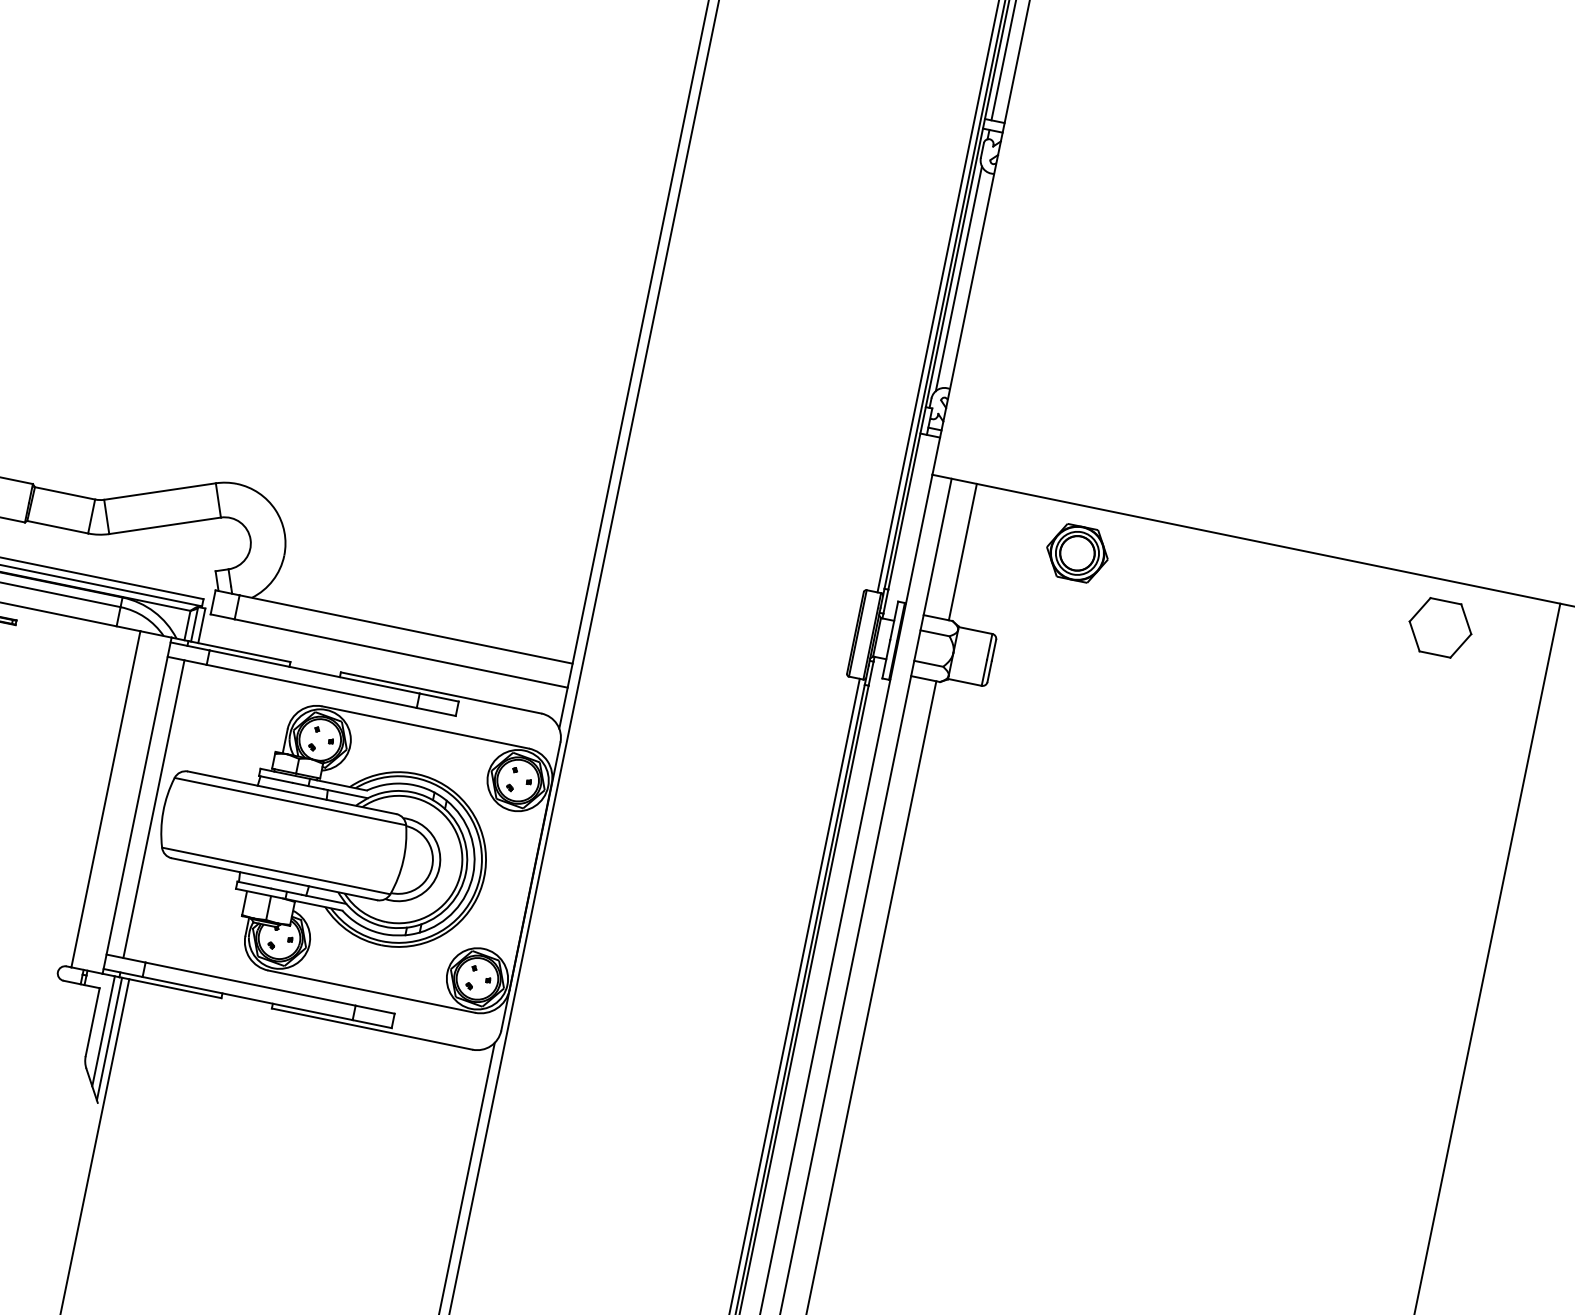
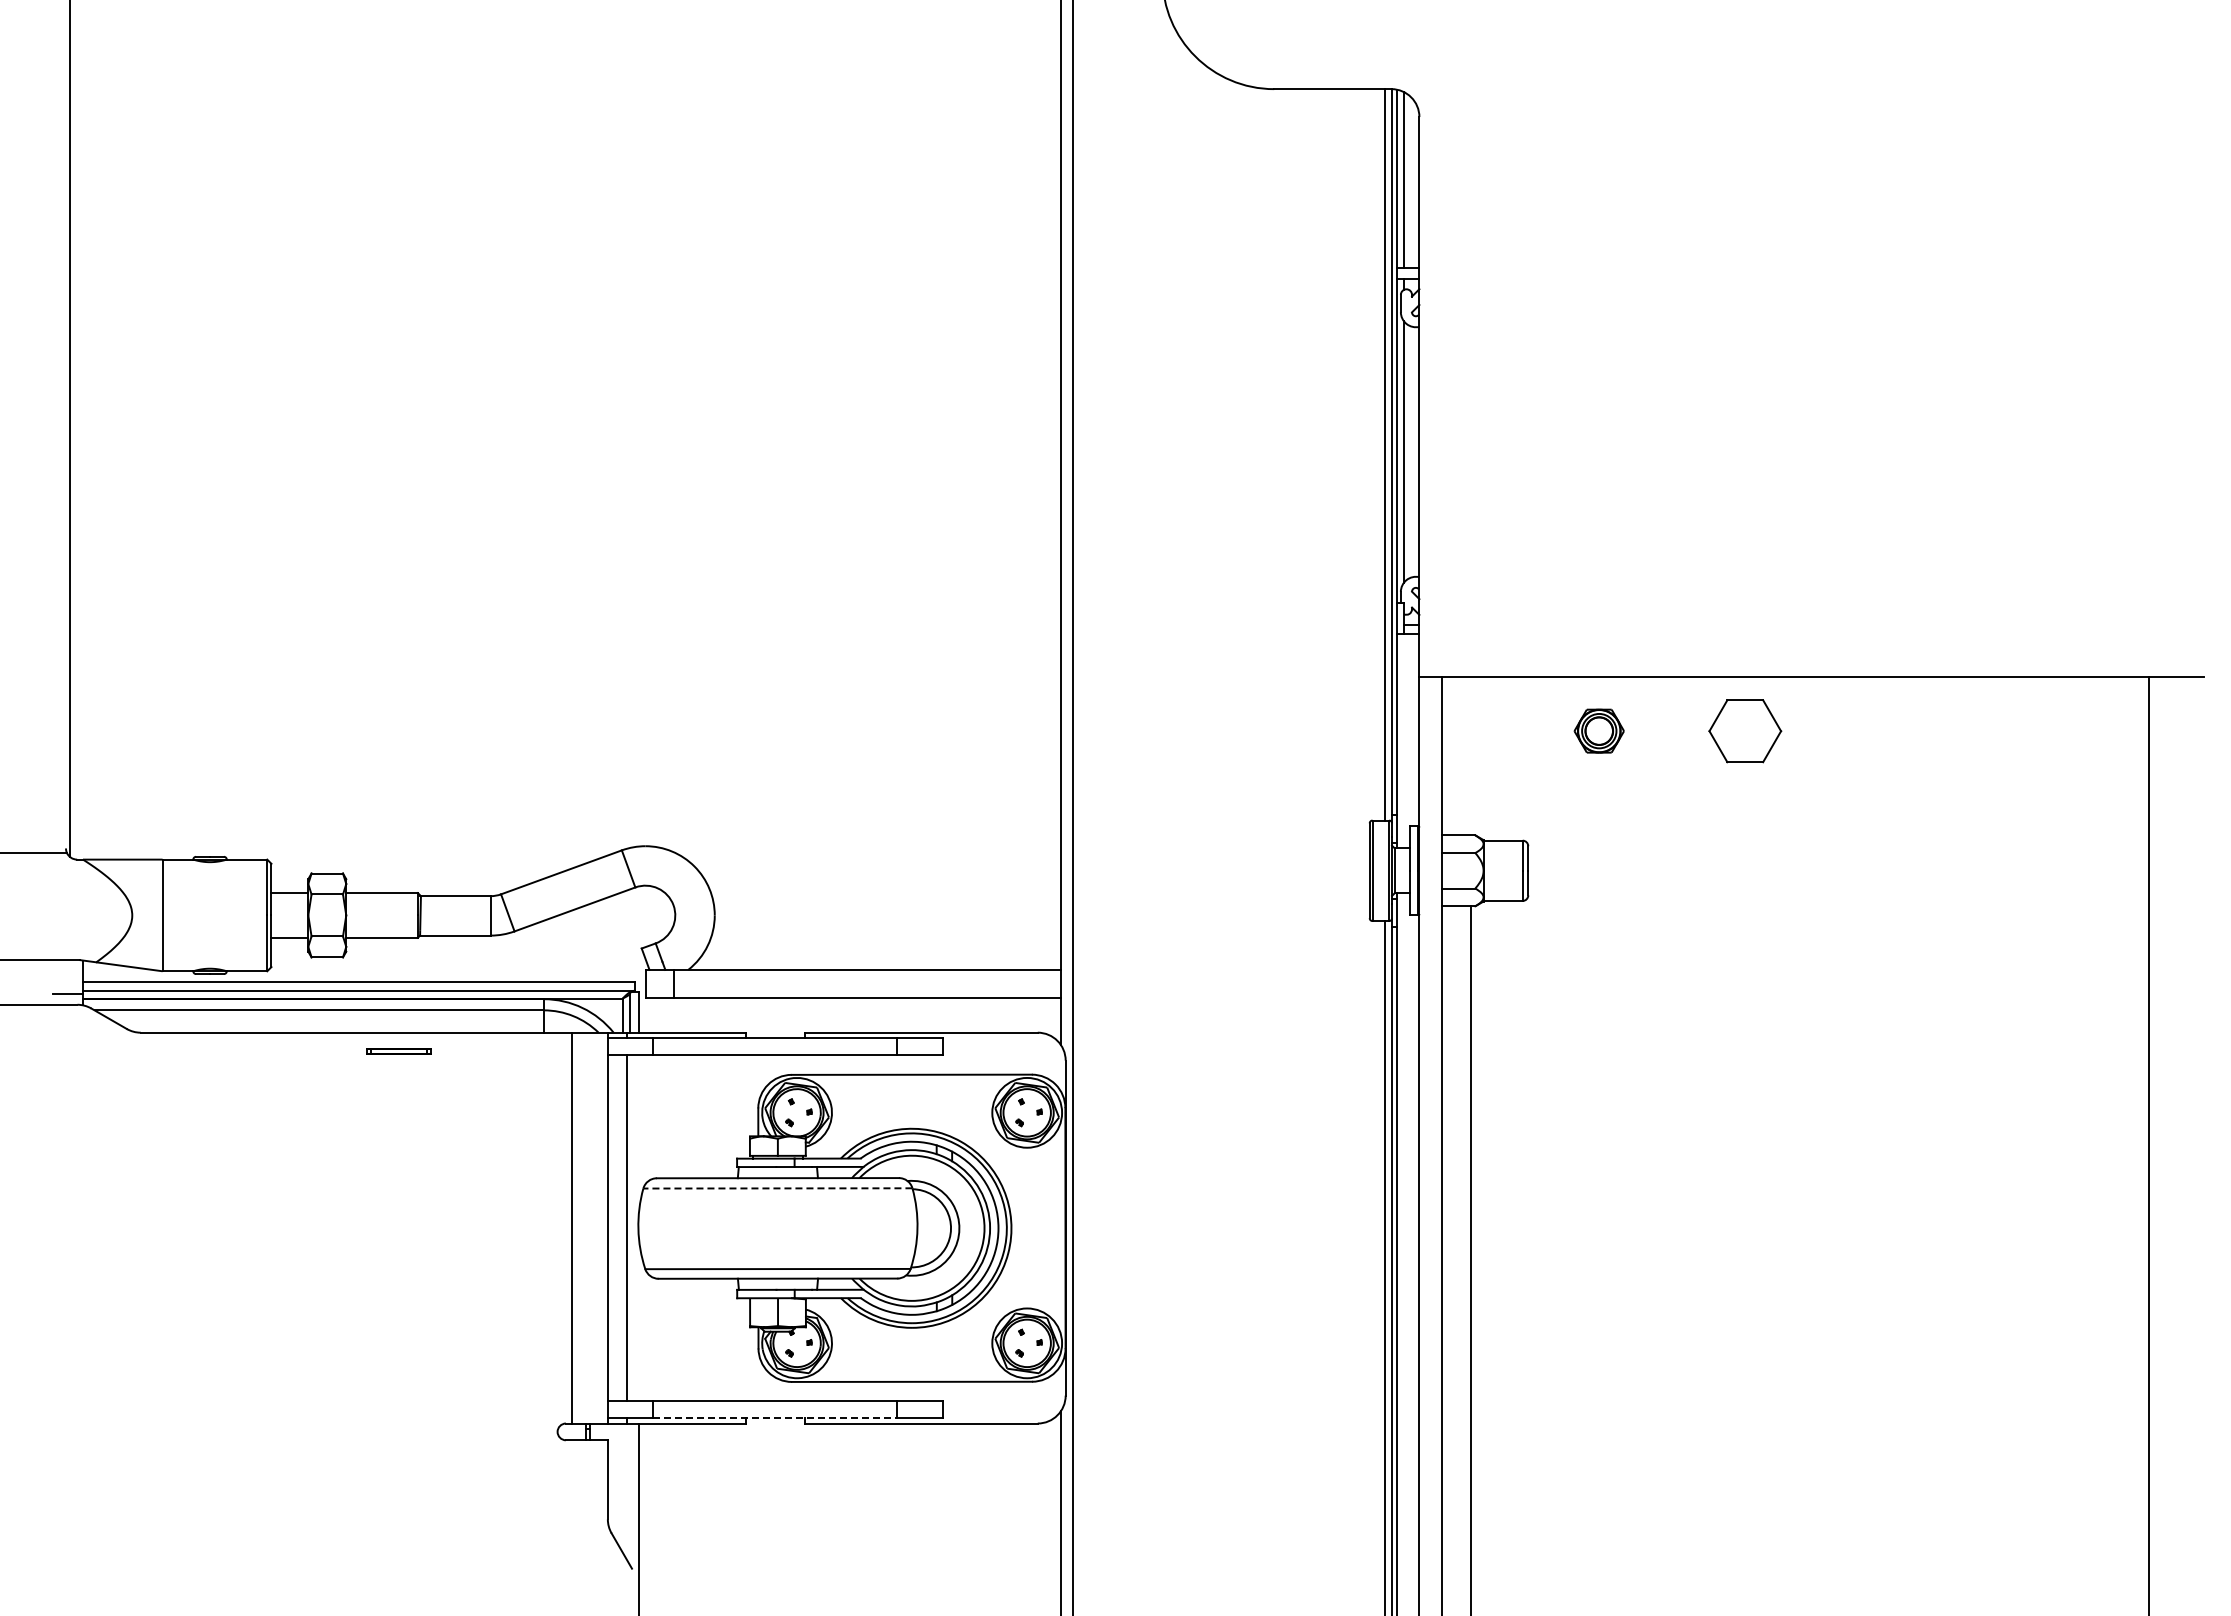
line: (963, 551) -> (1471, 755), removed
part: (1077, 552) -> (1599, 730), size x0.7
part: (1440, 628) -> (1745, 731), moved
line: (290, 801) -> (777, 1188), solid -> dashed
line: (247, 998) -> (775, 1417), solid -> dashed
line: (103, 1031) -> (622, 1487), removed
line: (109, 1038) -> (630, 1494), removed

